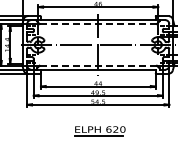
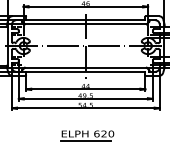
line: (98, 24) -> (86, 24), dashed -> solid
line: (98, 65) -> (86, 67), dashed -> solid

